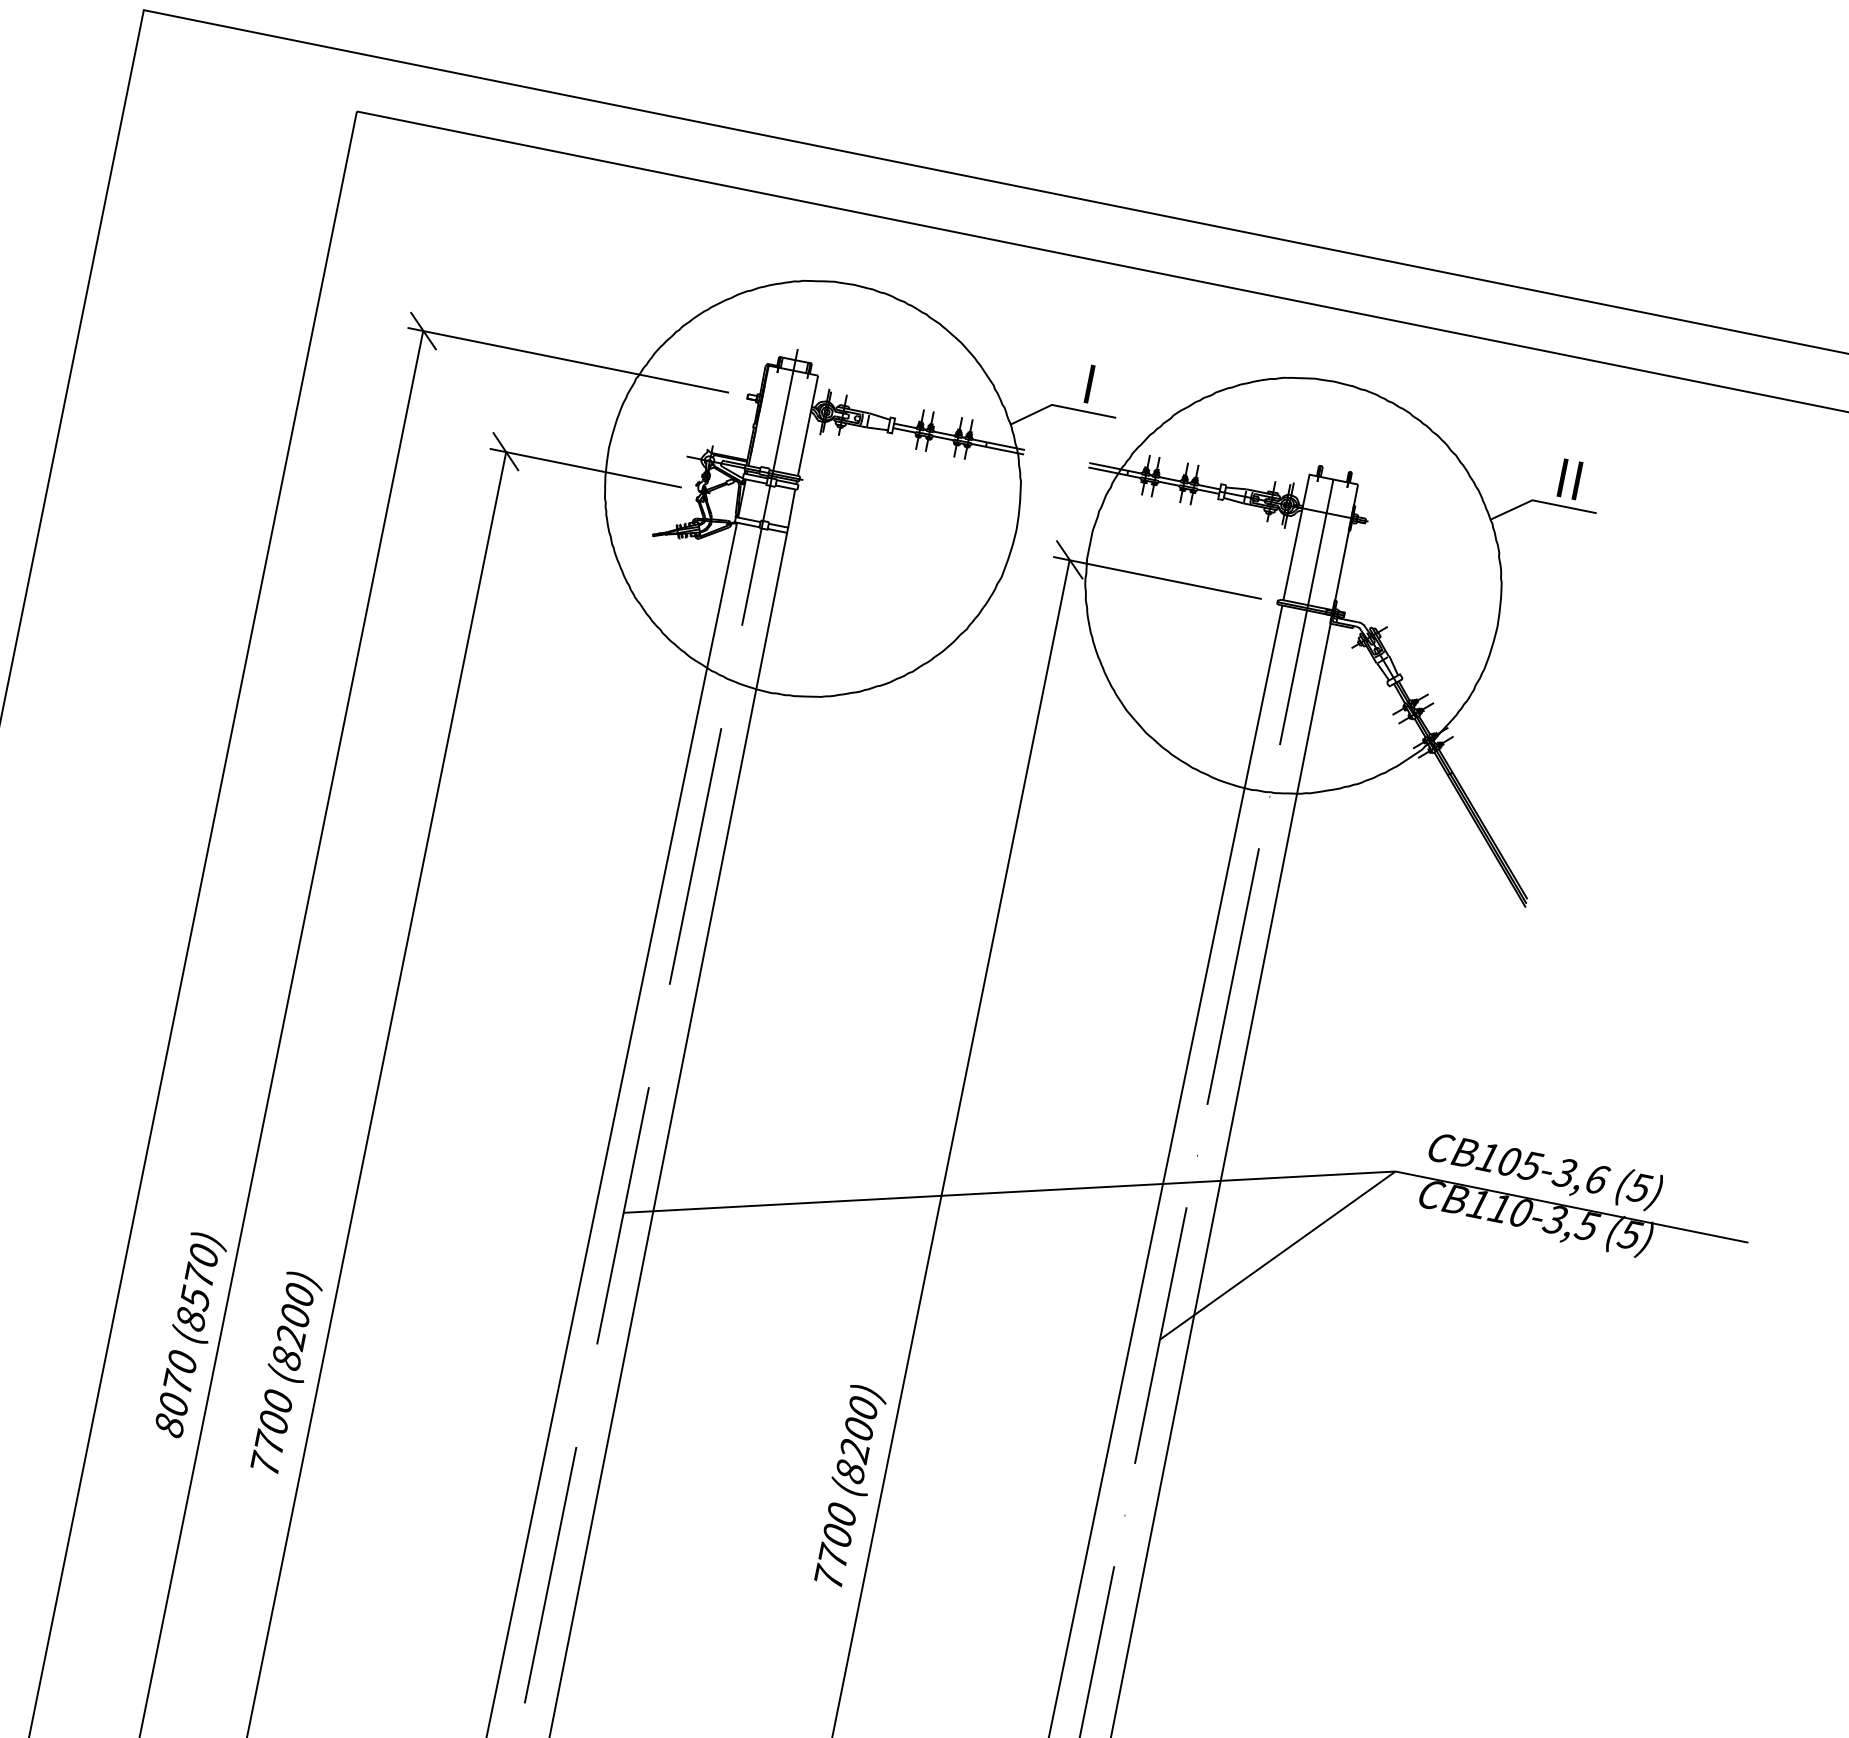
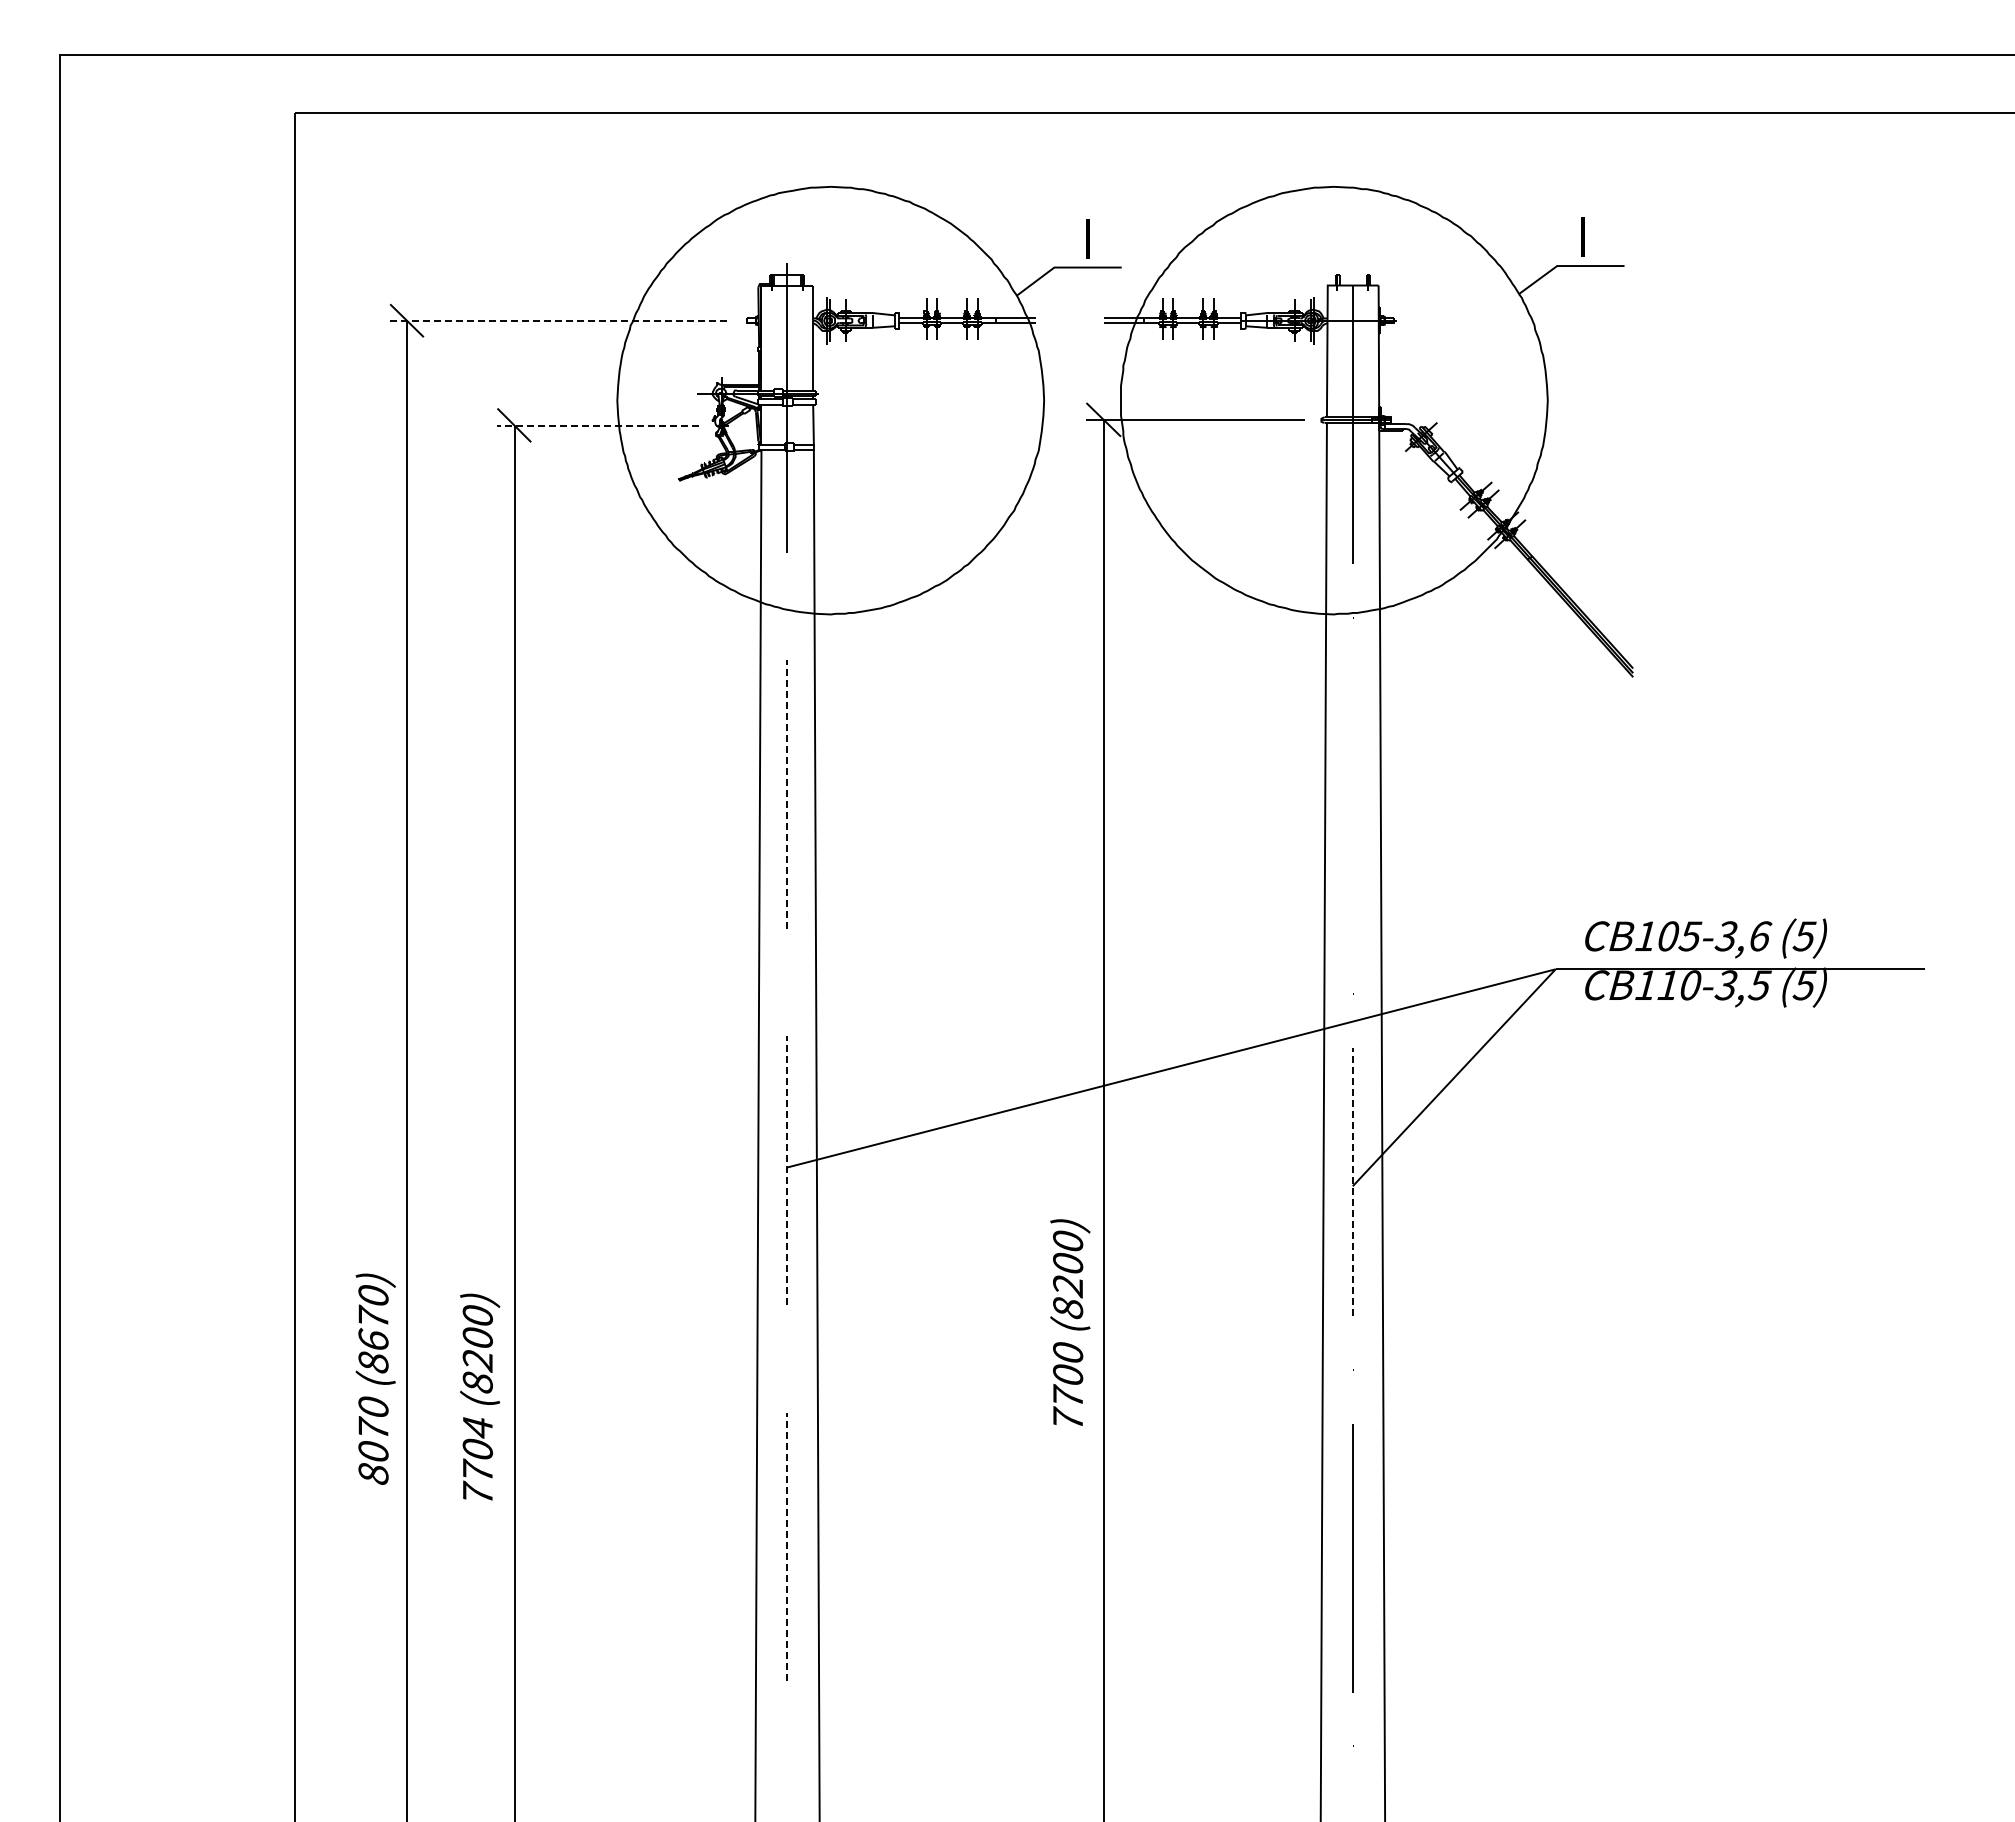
line: (568, 360) -> (558, 320), solid -> dashed
line: (586, 467) -> (598, 425), solid -> dashed
line: (1577, 480) -> (1598, 236), removed
line: (695, 855) -> (787, 793), solid -> dashed
line: (1233, 975) -> (1352, 805), removed
line: (623, 1215) -> (787, 1170), solid -> dashed
text: (195, 1297) -> (373, 1339), (8570) -> (8670)
line: (1160, 1335) -> (1352, 1181), solid -> dashed
text: (277, 1401) -> (477, 1427), 7700 -> 7704
text: (849, 1486) -> (1070, 1322), moved
line: (550, 1574) -> (787, 1546), solid -> dashed

